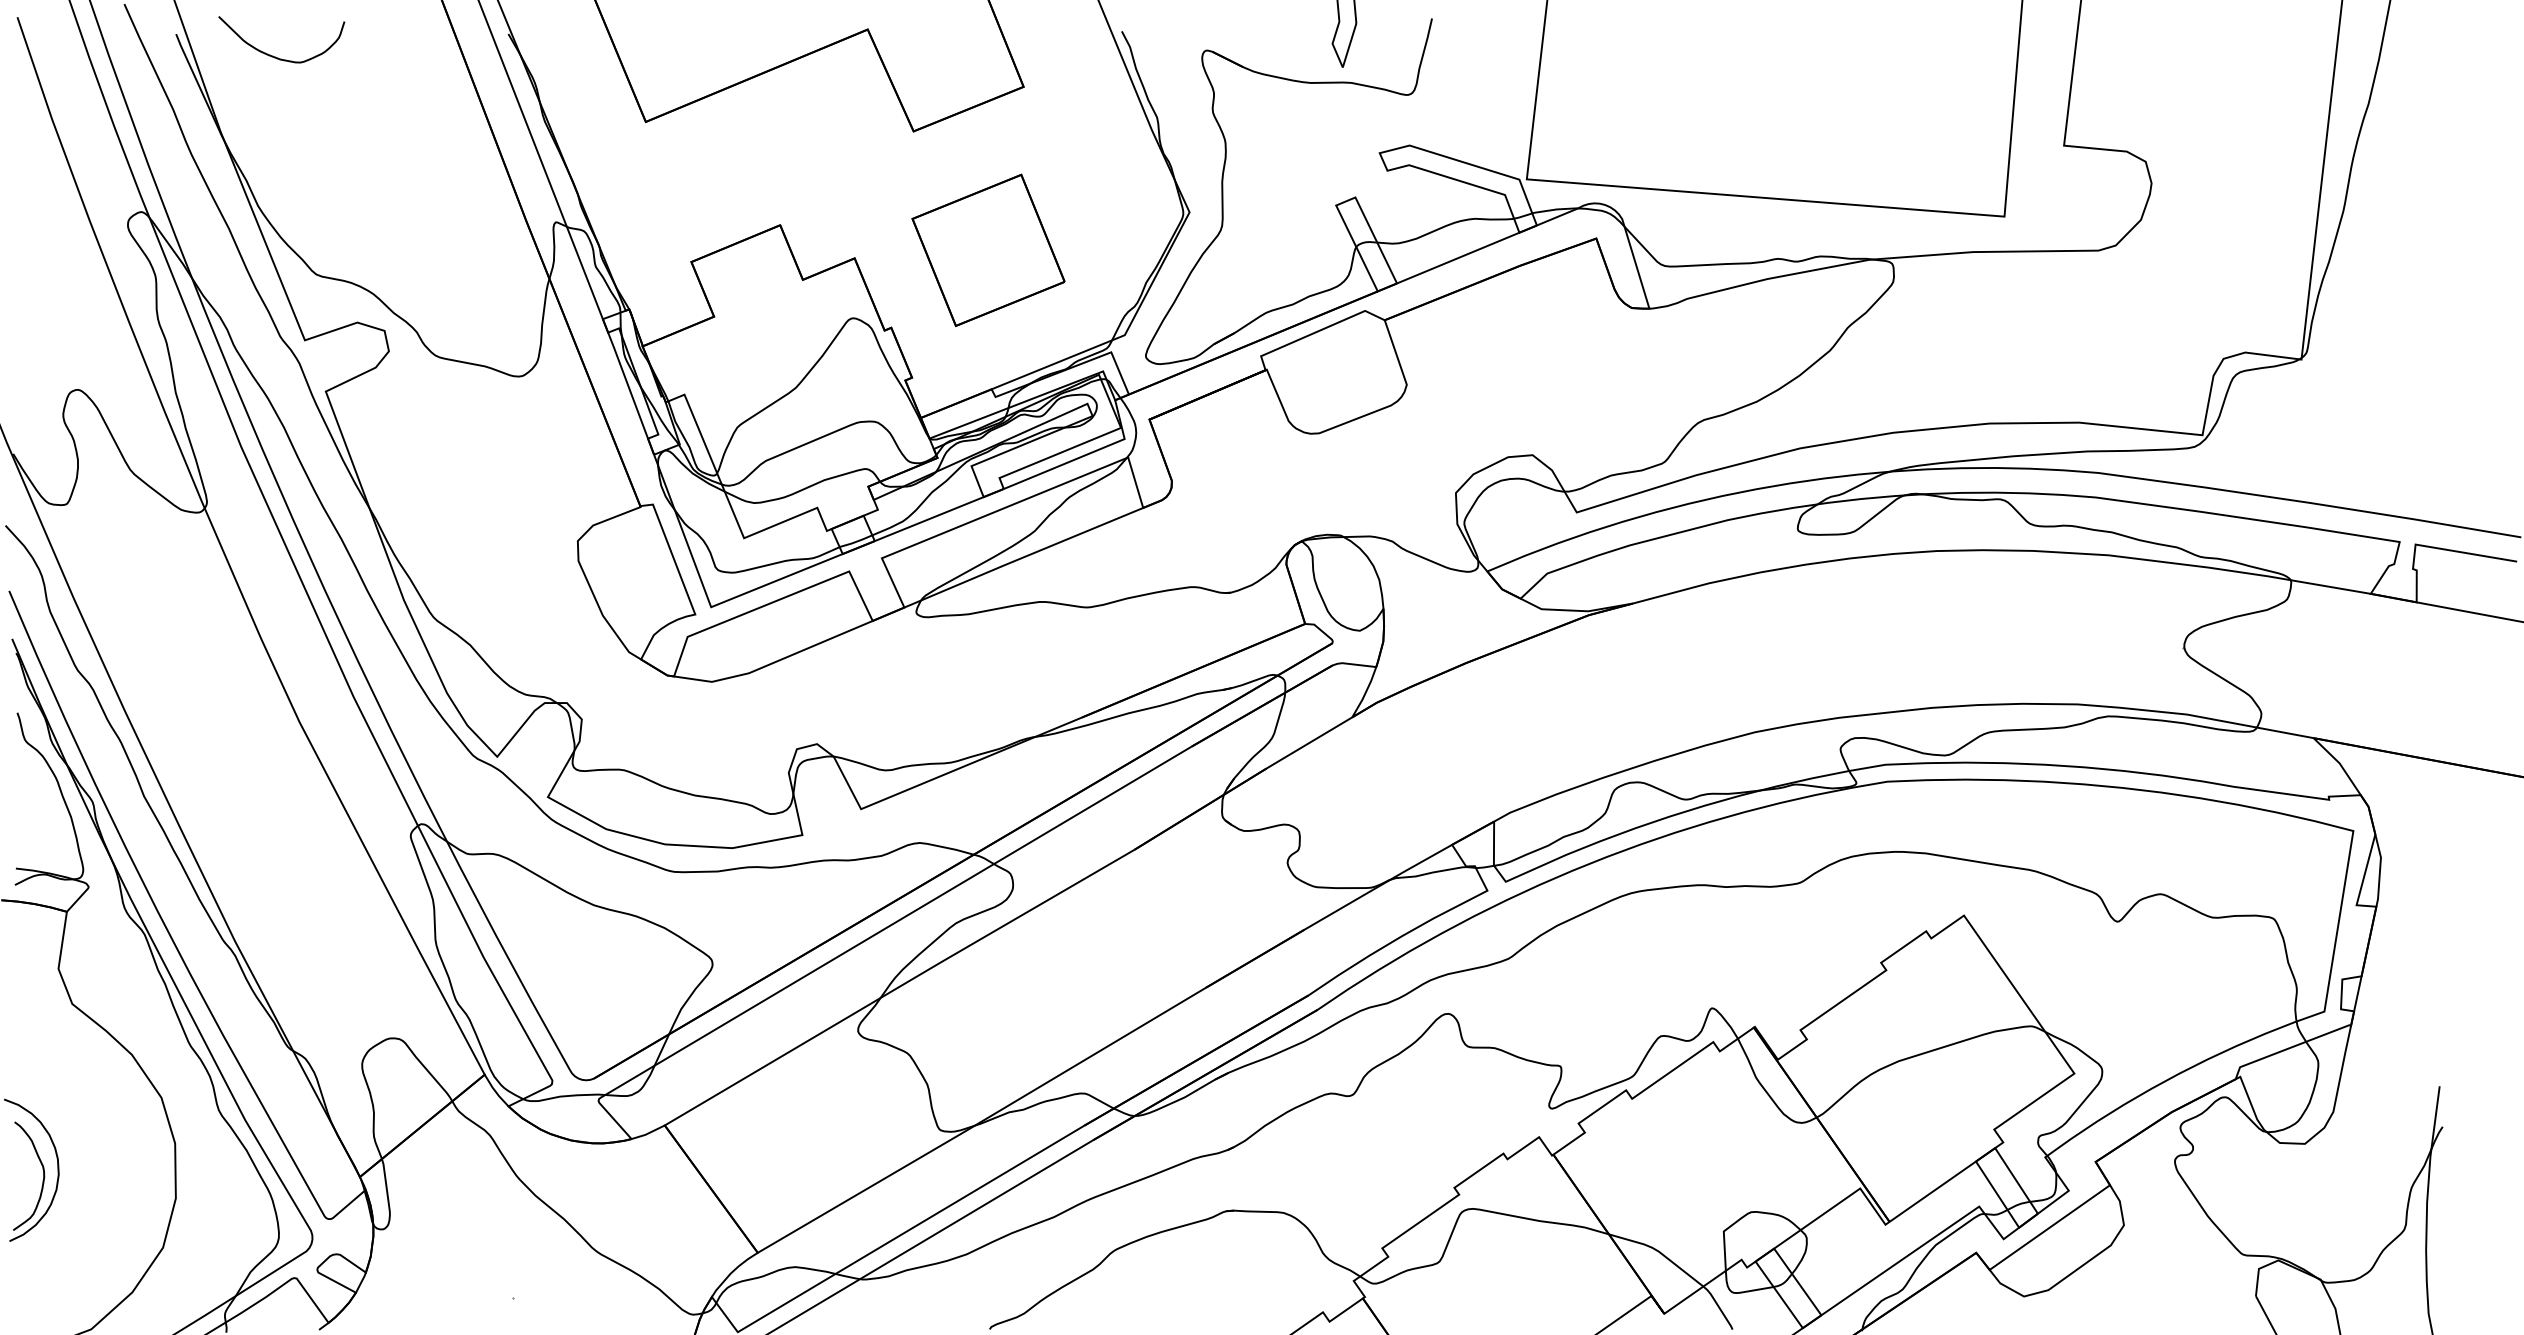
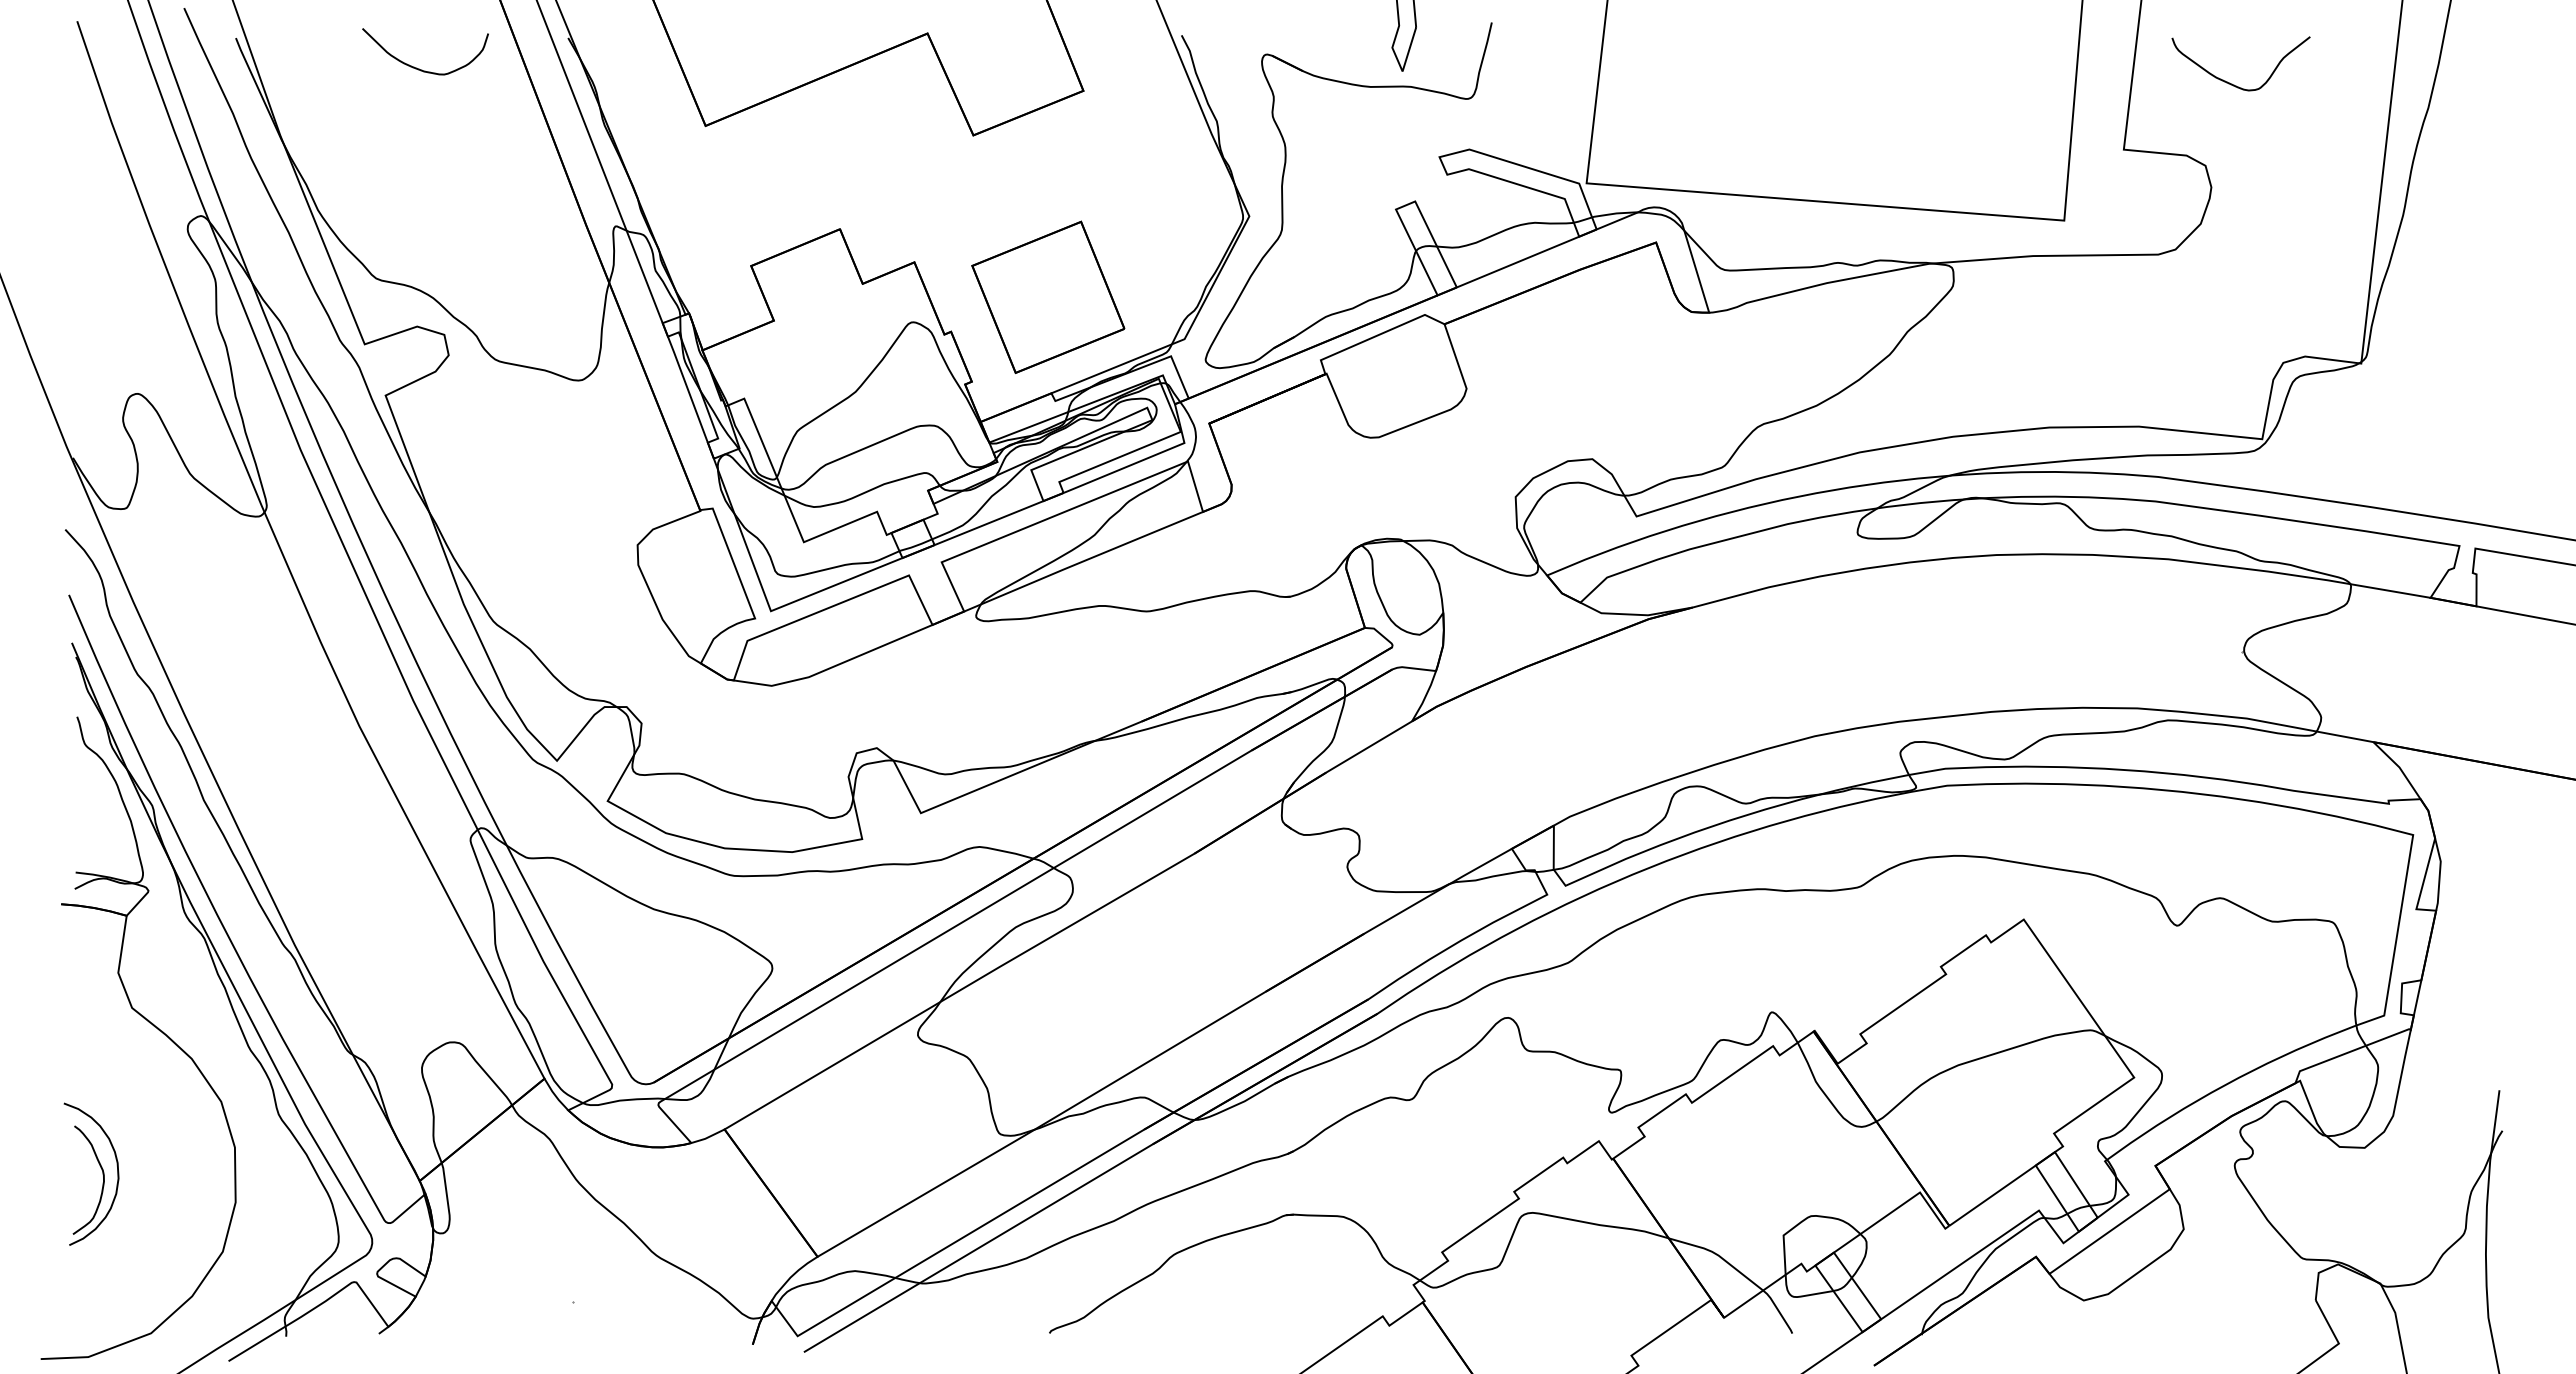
curve: (275, 56) -> (419, 68), moved
curve: (2172, 79) -> (2232, 83), added
part: (988, 249) -> (1048, 296), moved

